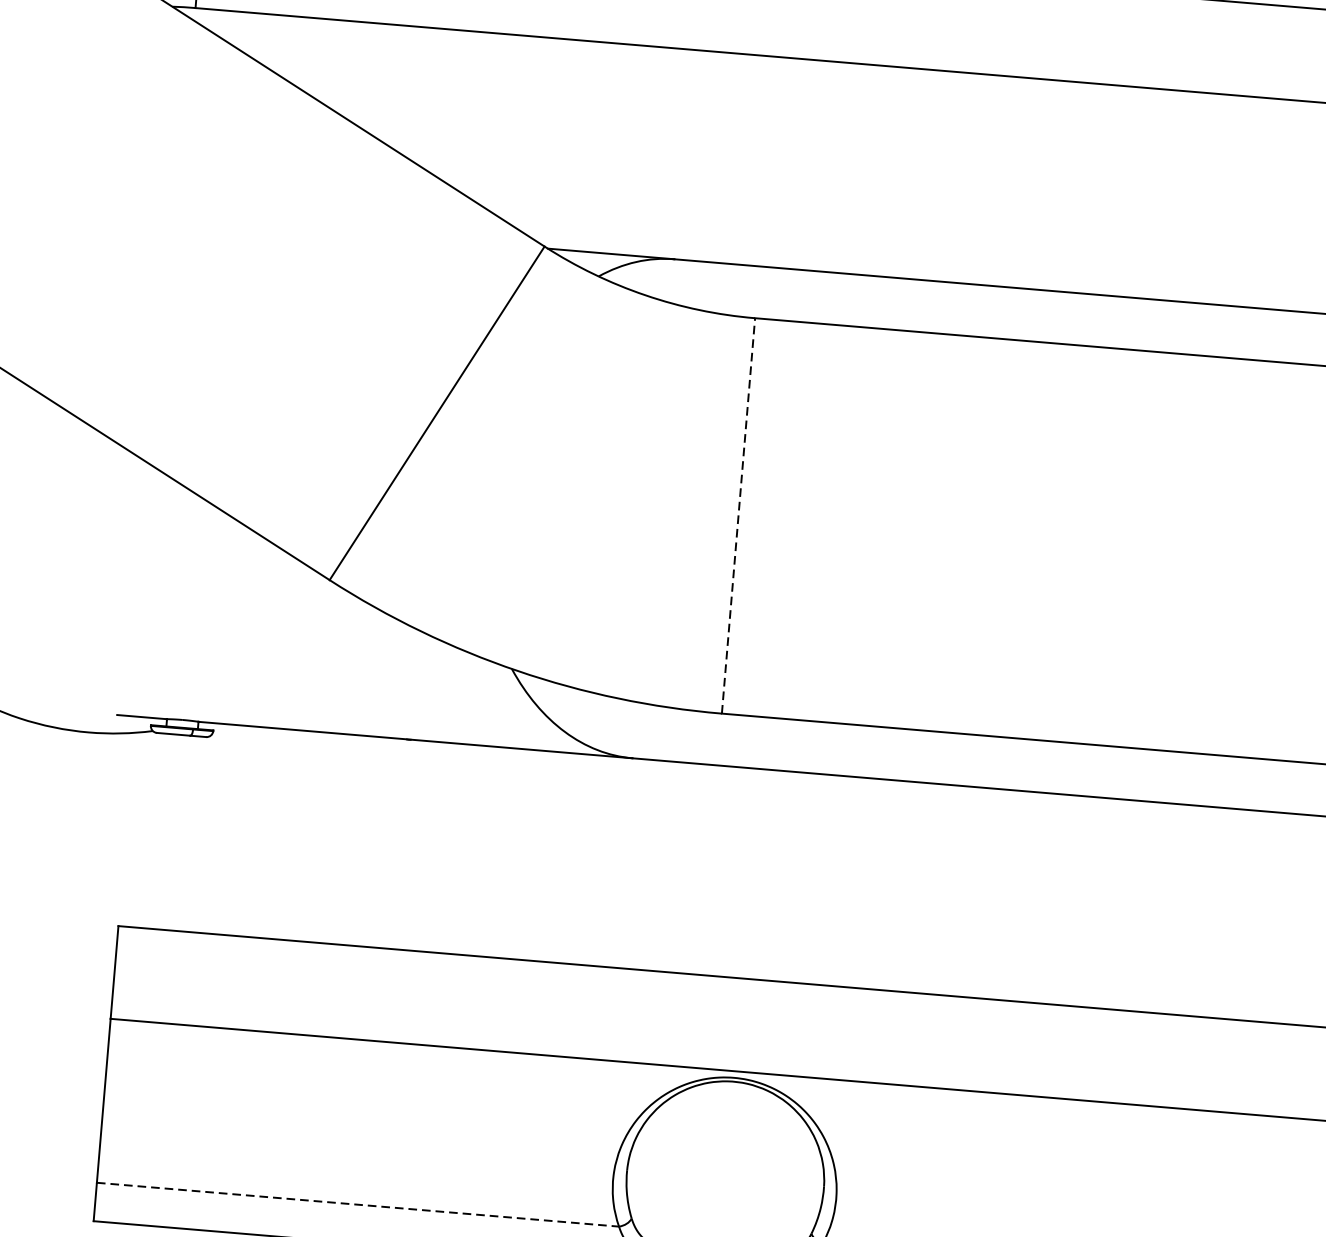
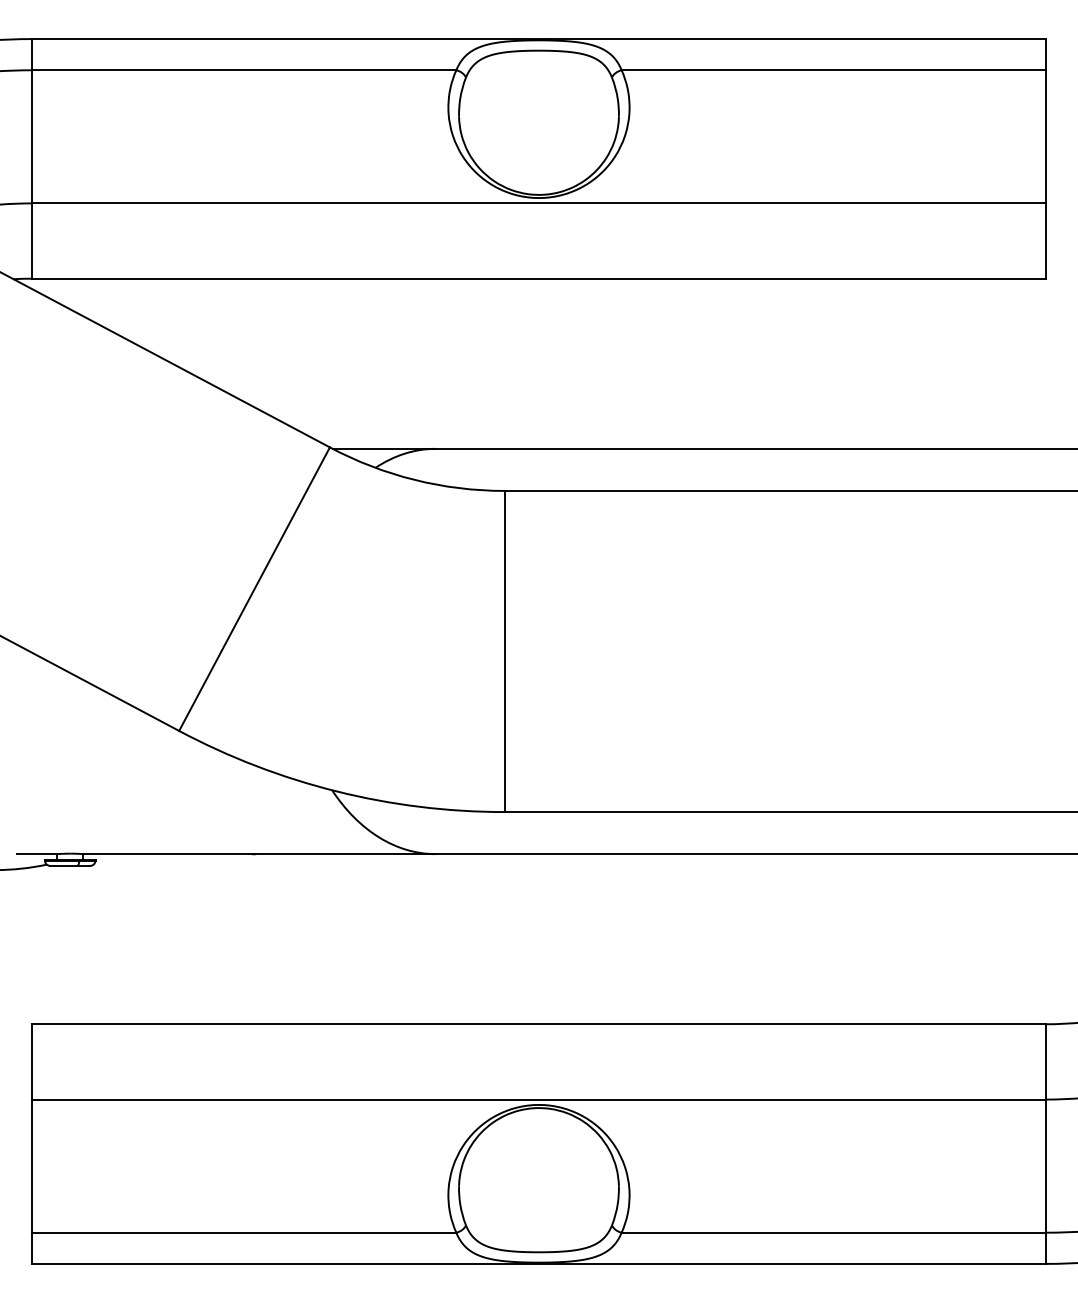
line: (738, 515) -> (504, 651), dashed -> solid
line: (358, 1204) -> (244, 1232), dashed -> solid

